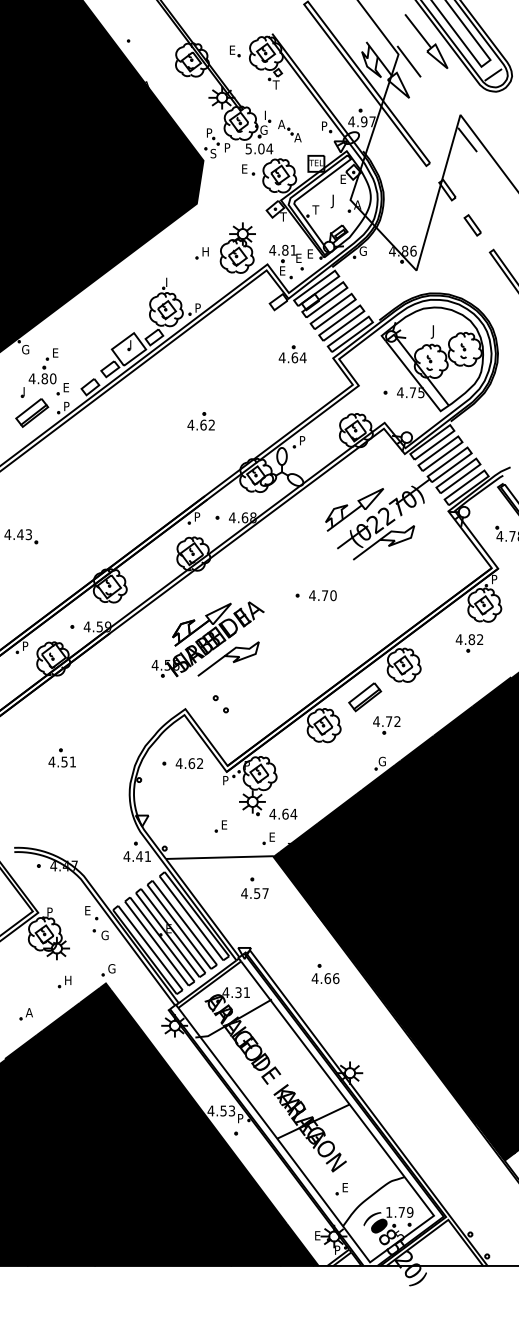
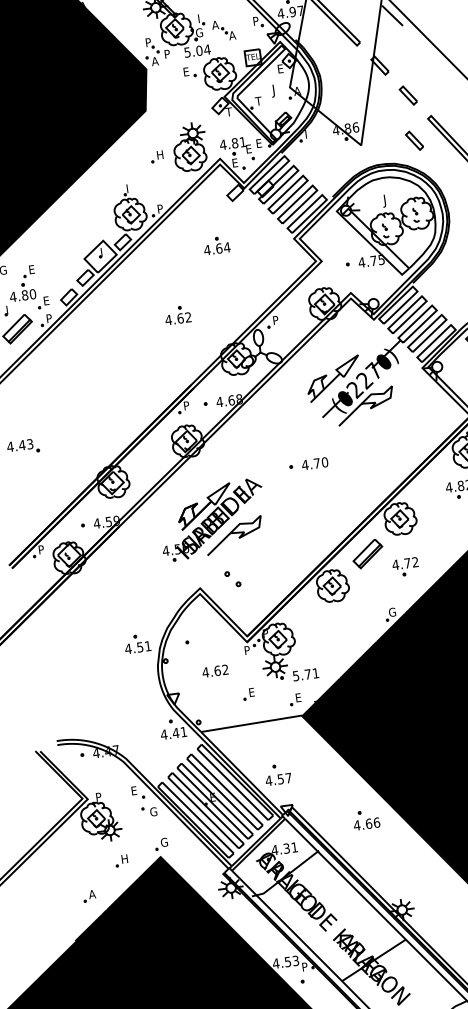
text: (213, 153) -> (154, 61), S -> A
text: (362, 250) -> (307, 133), G -> I
part: (472, 273) -> (414, 140), added
part: (292, 354) -> (216, 245), moved
part: (386, 725) -> (405, 567), moved
part: (61, 757) -> (136, 643), moved
text: (189, 763) -> (215, 671), moved
text: (283, 813) -> (306, 674), 4.64 -> 5.71
part: (254, 887) -> (277, 773), moved

